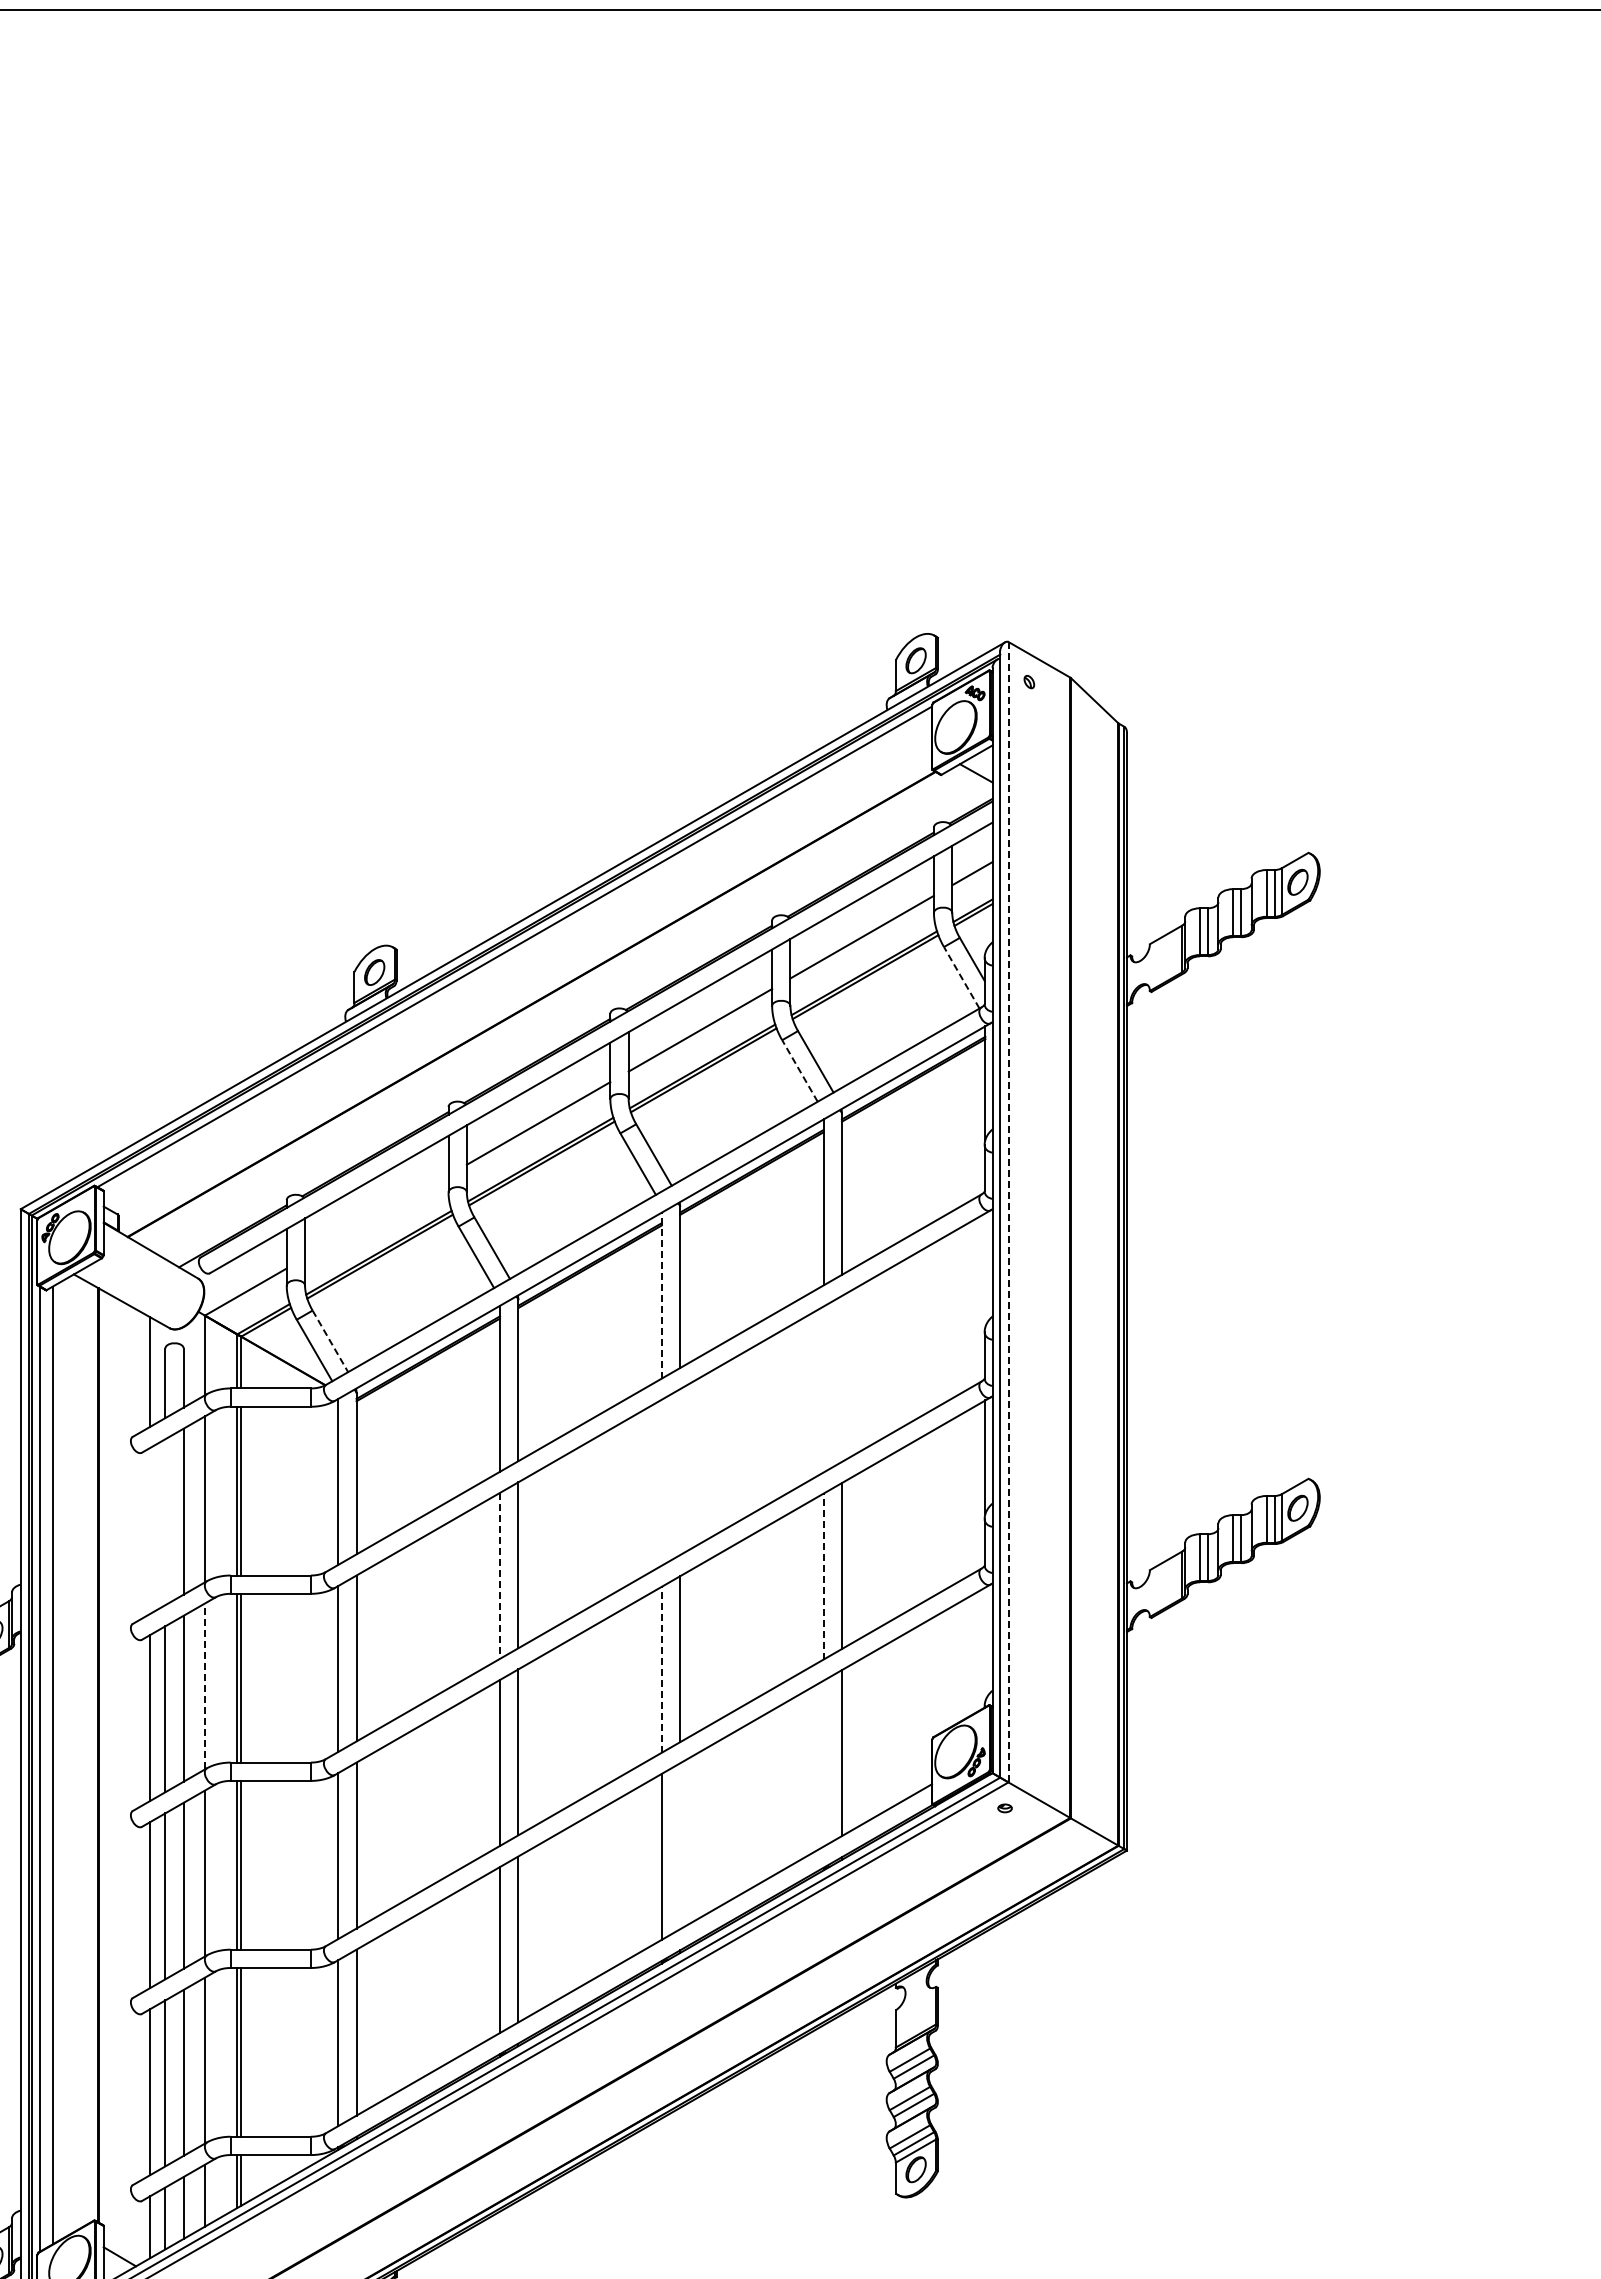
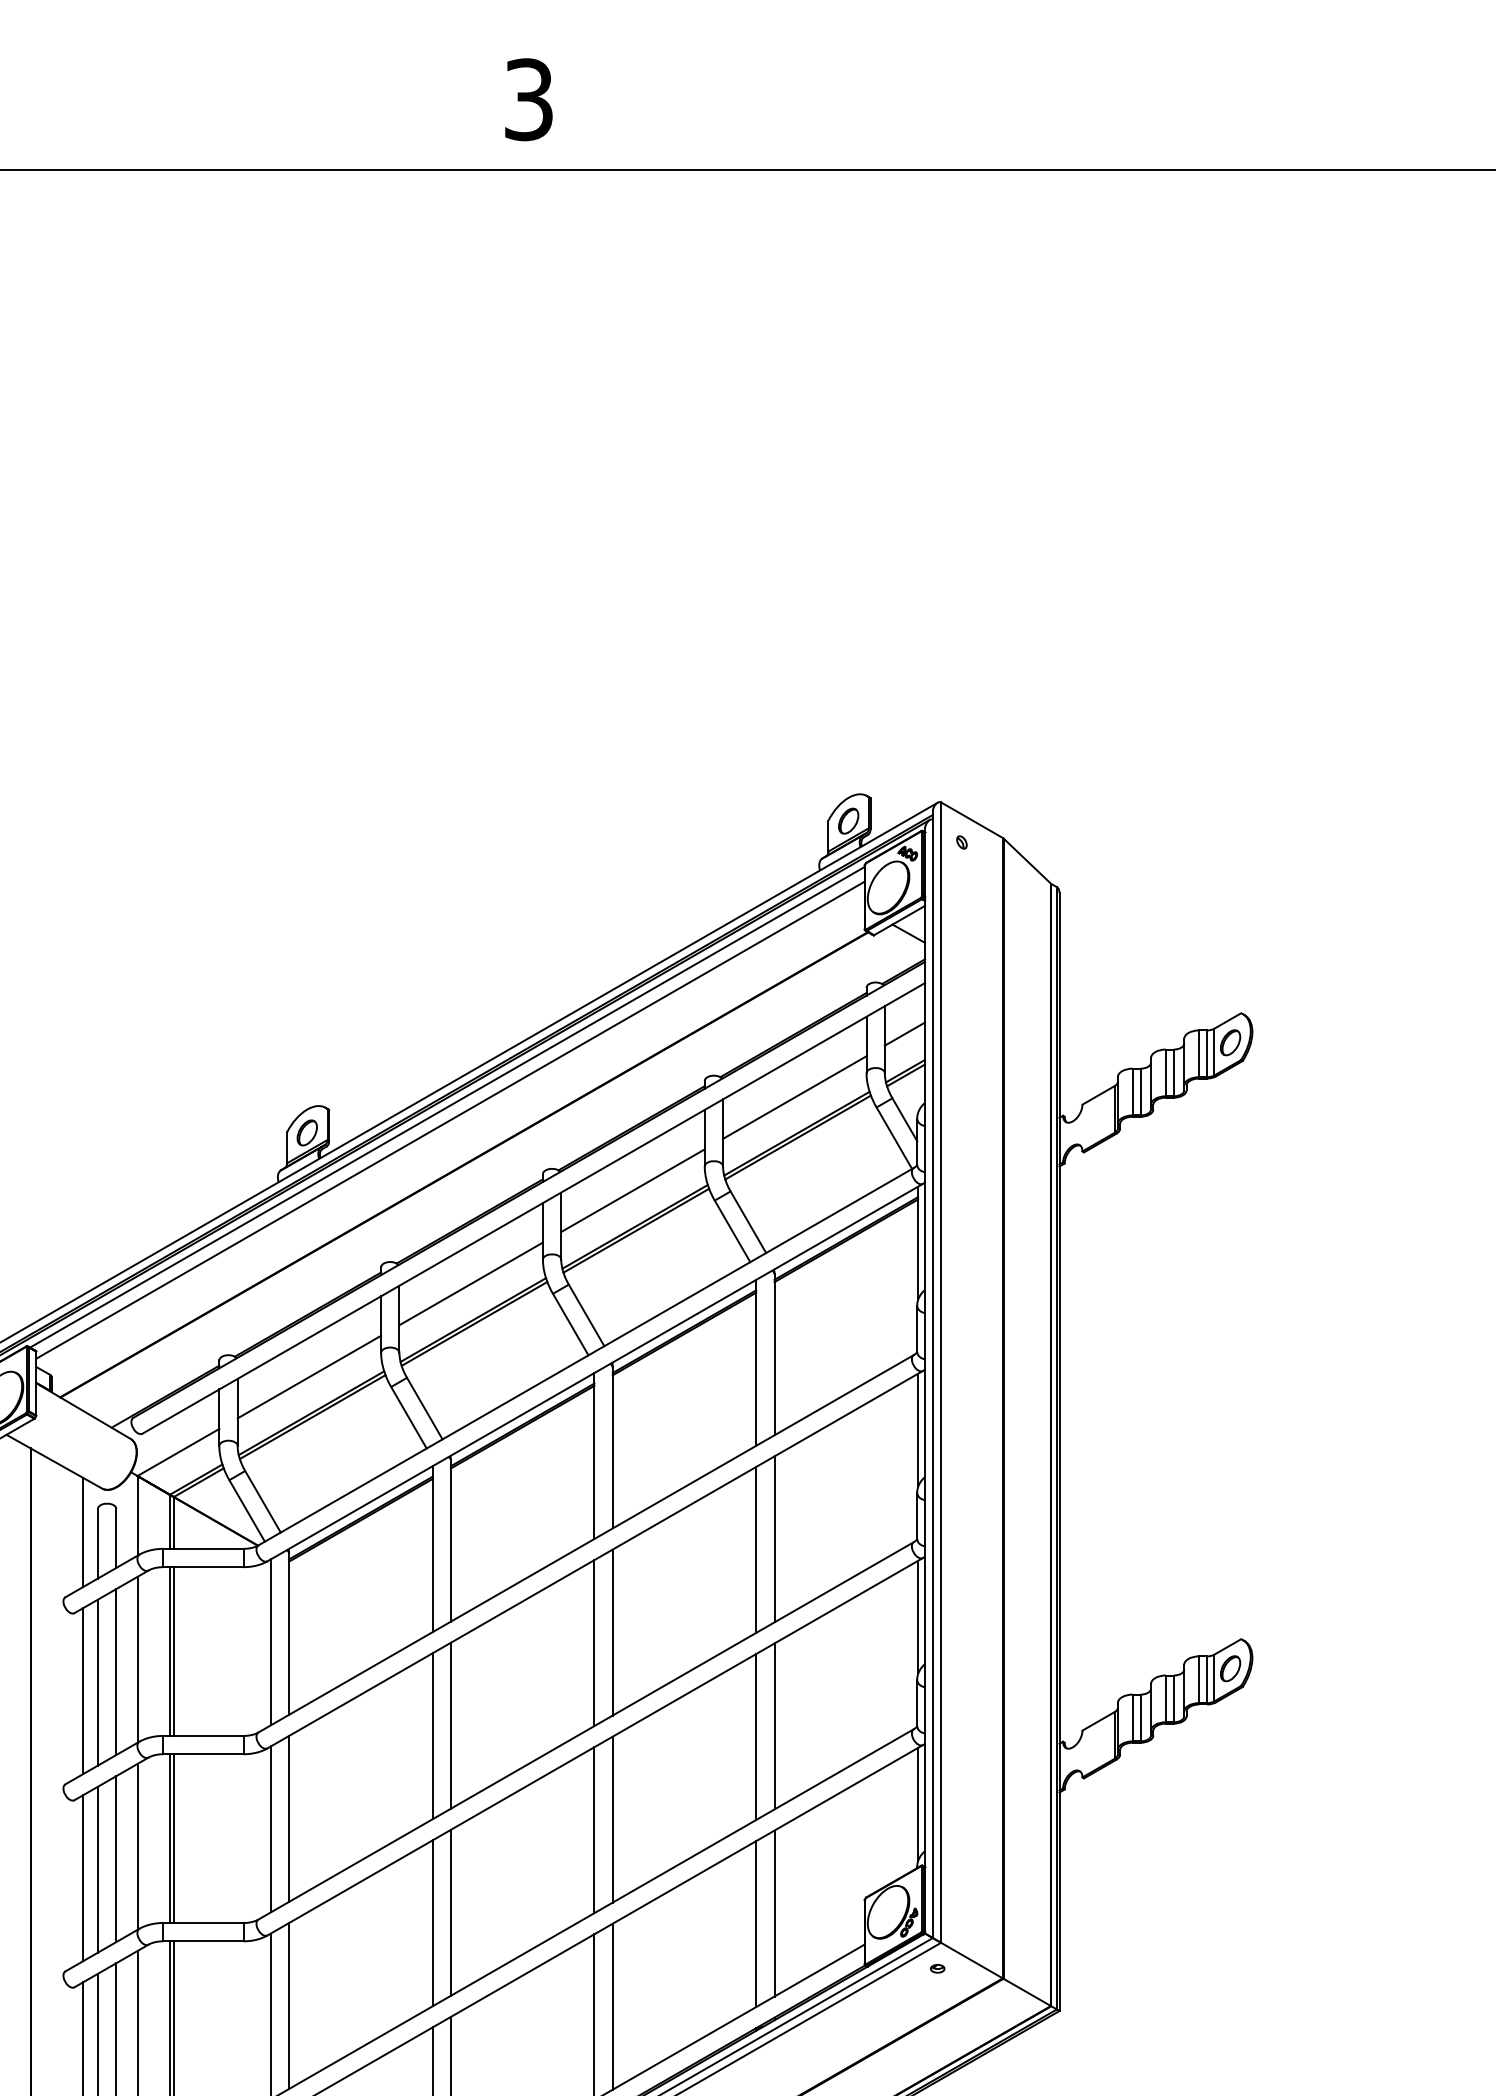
line: (517, 959) -> (450, 1119), added
line: (961, 977) -> (894, 1137), dashed -> solid
line: (799, 1070) -> (732, 1230), dashed -> solid
line: (1008, 1212) -> (941, 1372), dashed -> solid
line: (376, 1216) -> (309, 1376), added
line: (985, 1269) -> (918, 1429), added
line: (661, 1295) -> (594, 1455), dashed -> solid
line: (330, 1341) -> (263, 1501), dashed -> solid
line: (841, 1378) -> (774, 1538), added
line: (823, 1389) -> (756, 1549), added
line: (680, 1472) -> (613, 1632), added
line: (661, 1482) -> (594, 1642), added
line: (165, 1522) -> (98, 1682), added
line: (150, 1530) -> (83, 1690), added
line: (500, 1575) -> (433, 1735), dashed -> solid
line: (823, 1576) -> (756, 1736), dashed -> solid
line: (985, 1644) -> (918, 1804), added
line: (661, 1669) -> (594, 1829), dashed -> solid
line: (204, 1686) -> (137, 1846), dashed -> solid
line: (823, 1763) -> (756, 1923), added
line: (680, 1846) -> (613, 2006), added

